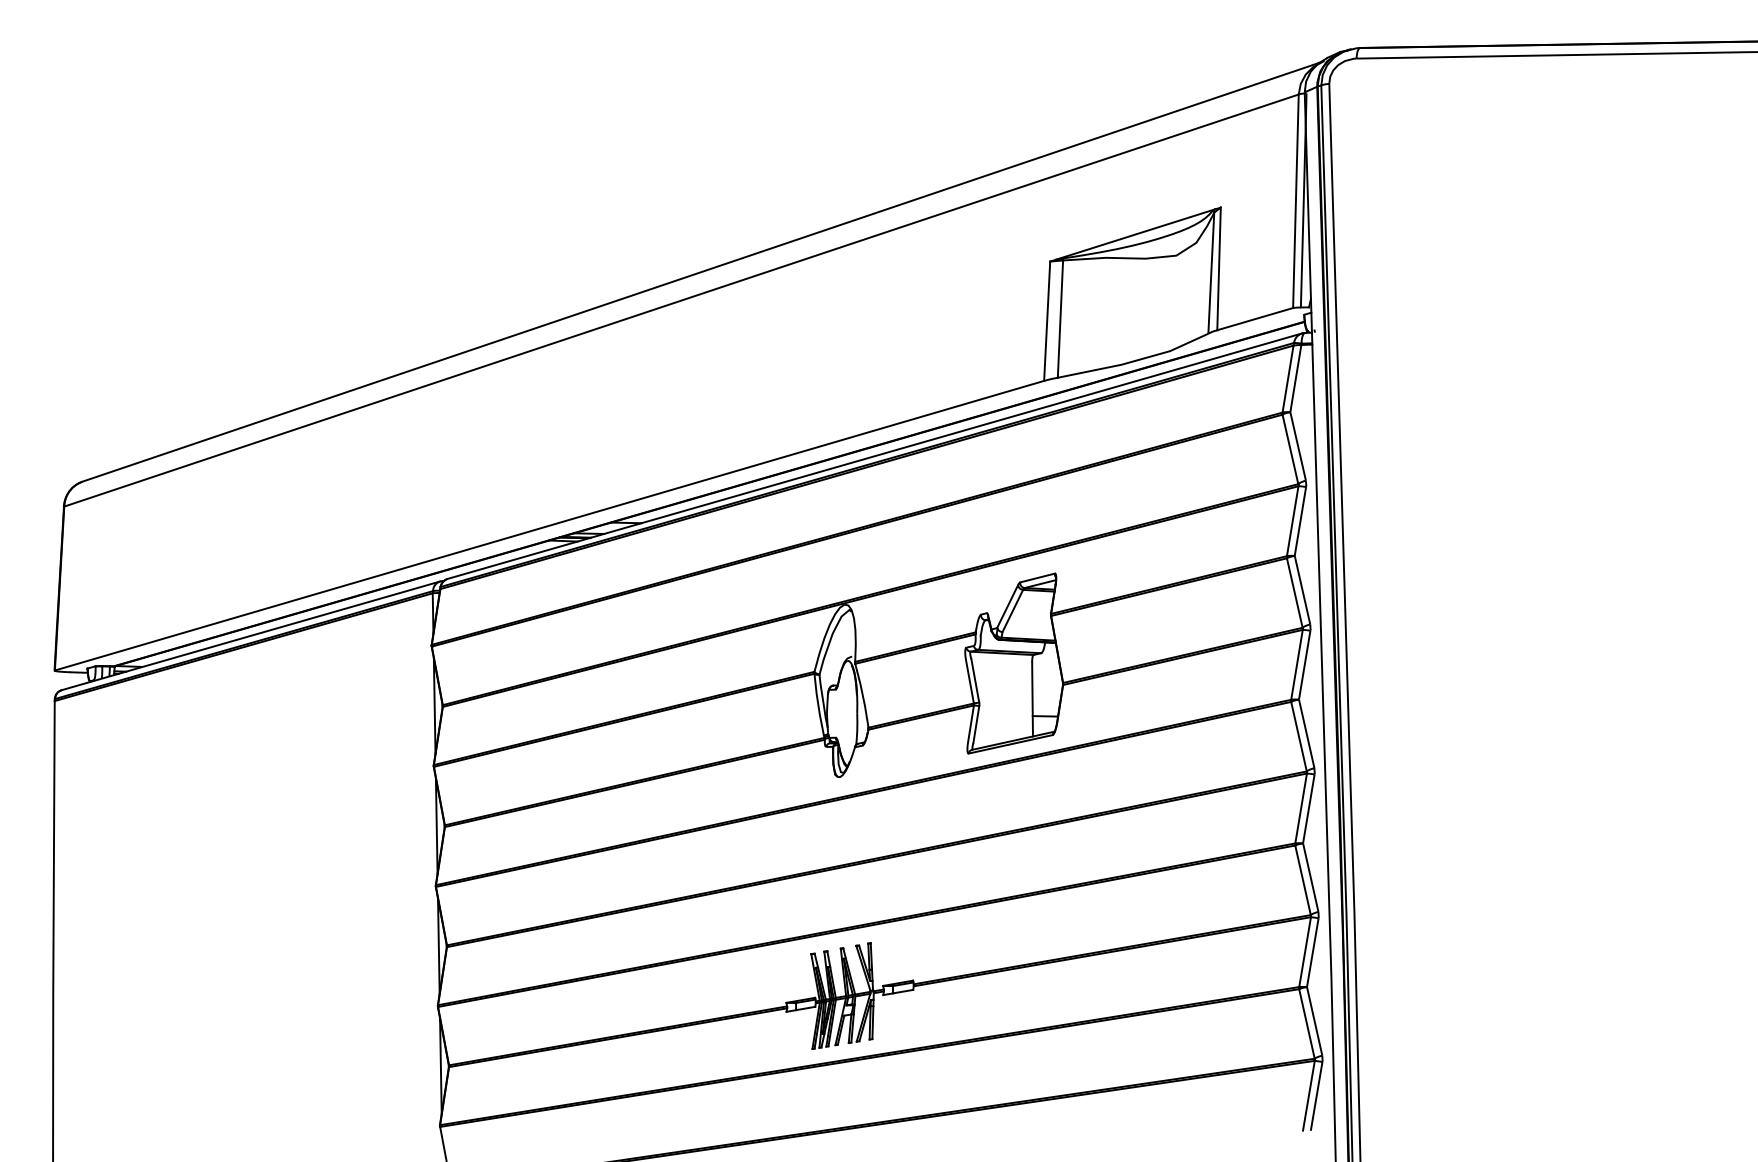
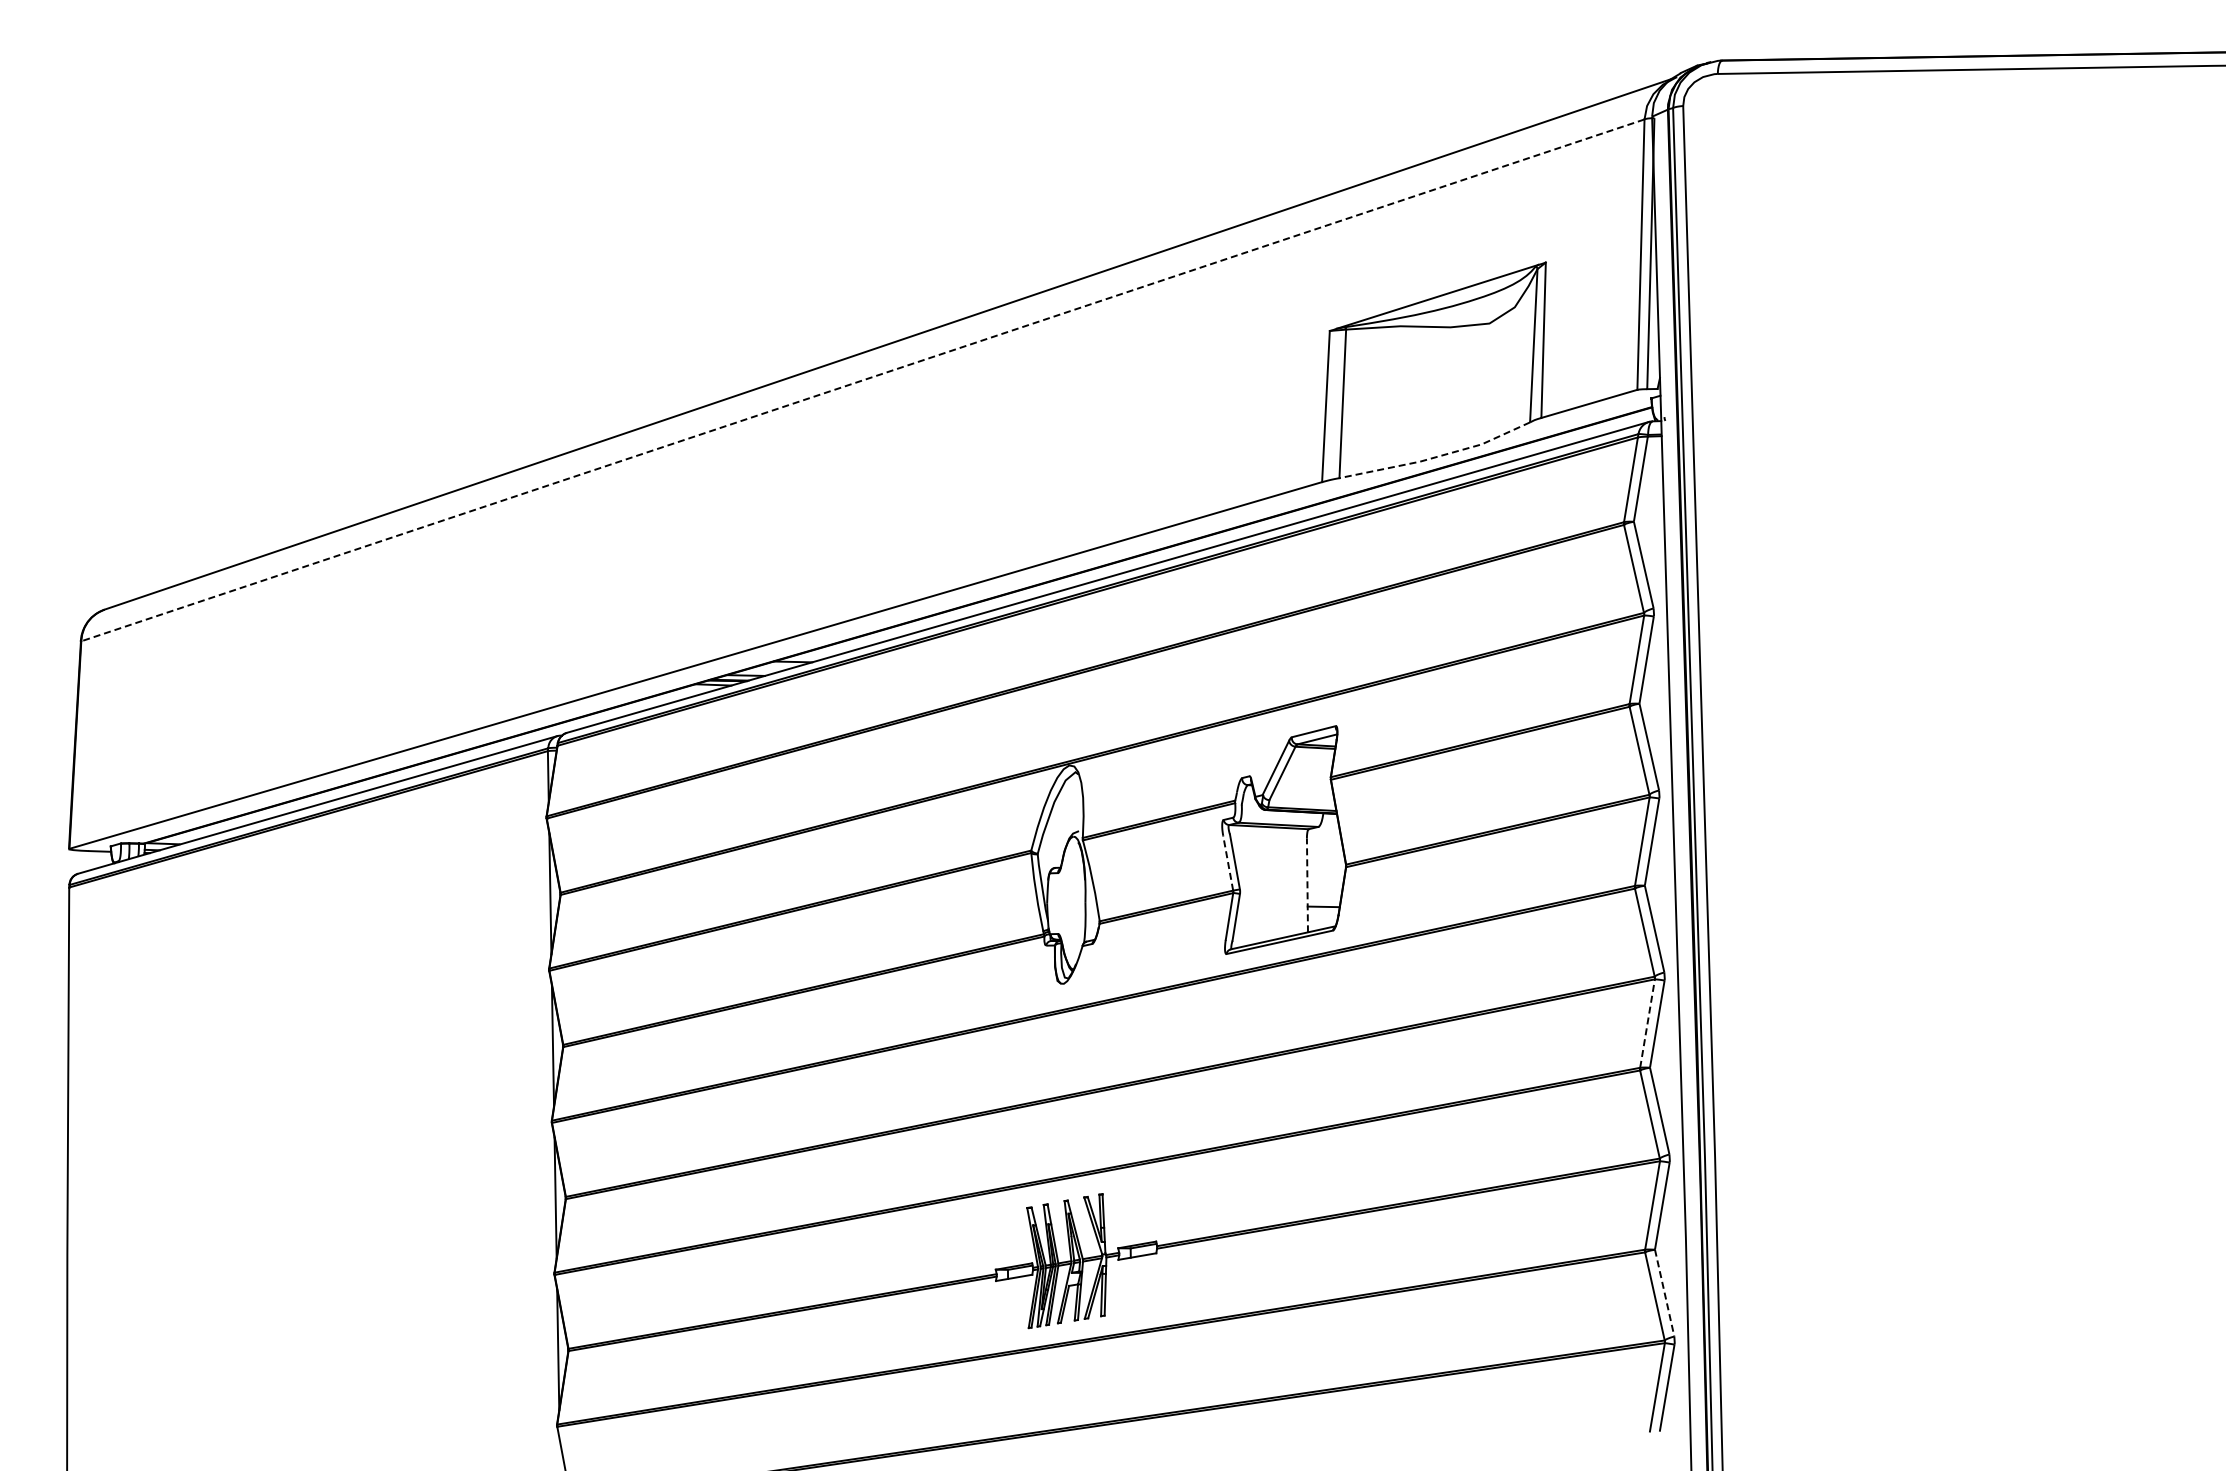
line: (681, 300) -> (862, 380), solid -> dashed
line: (1134, 361) -> (1436, 457), solid -> dashed
line: (970, 682) -> (1228, 863), solid -> dashed
line: (1032, 699) -> (1307, 885), solid -> dashed
line: (1301, 808) -> (1647, 1023), solid -> dashed
line: (1314, 1020) -> (1664, 1292), solid -> dashed

